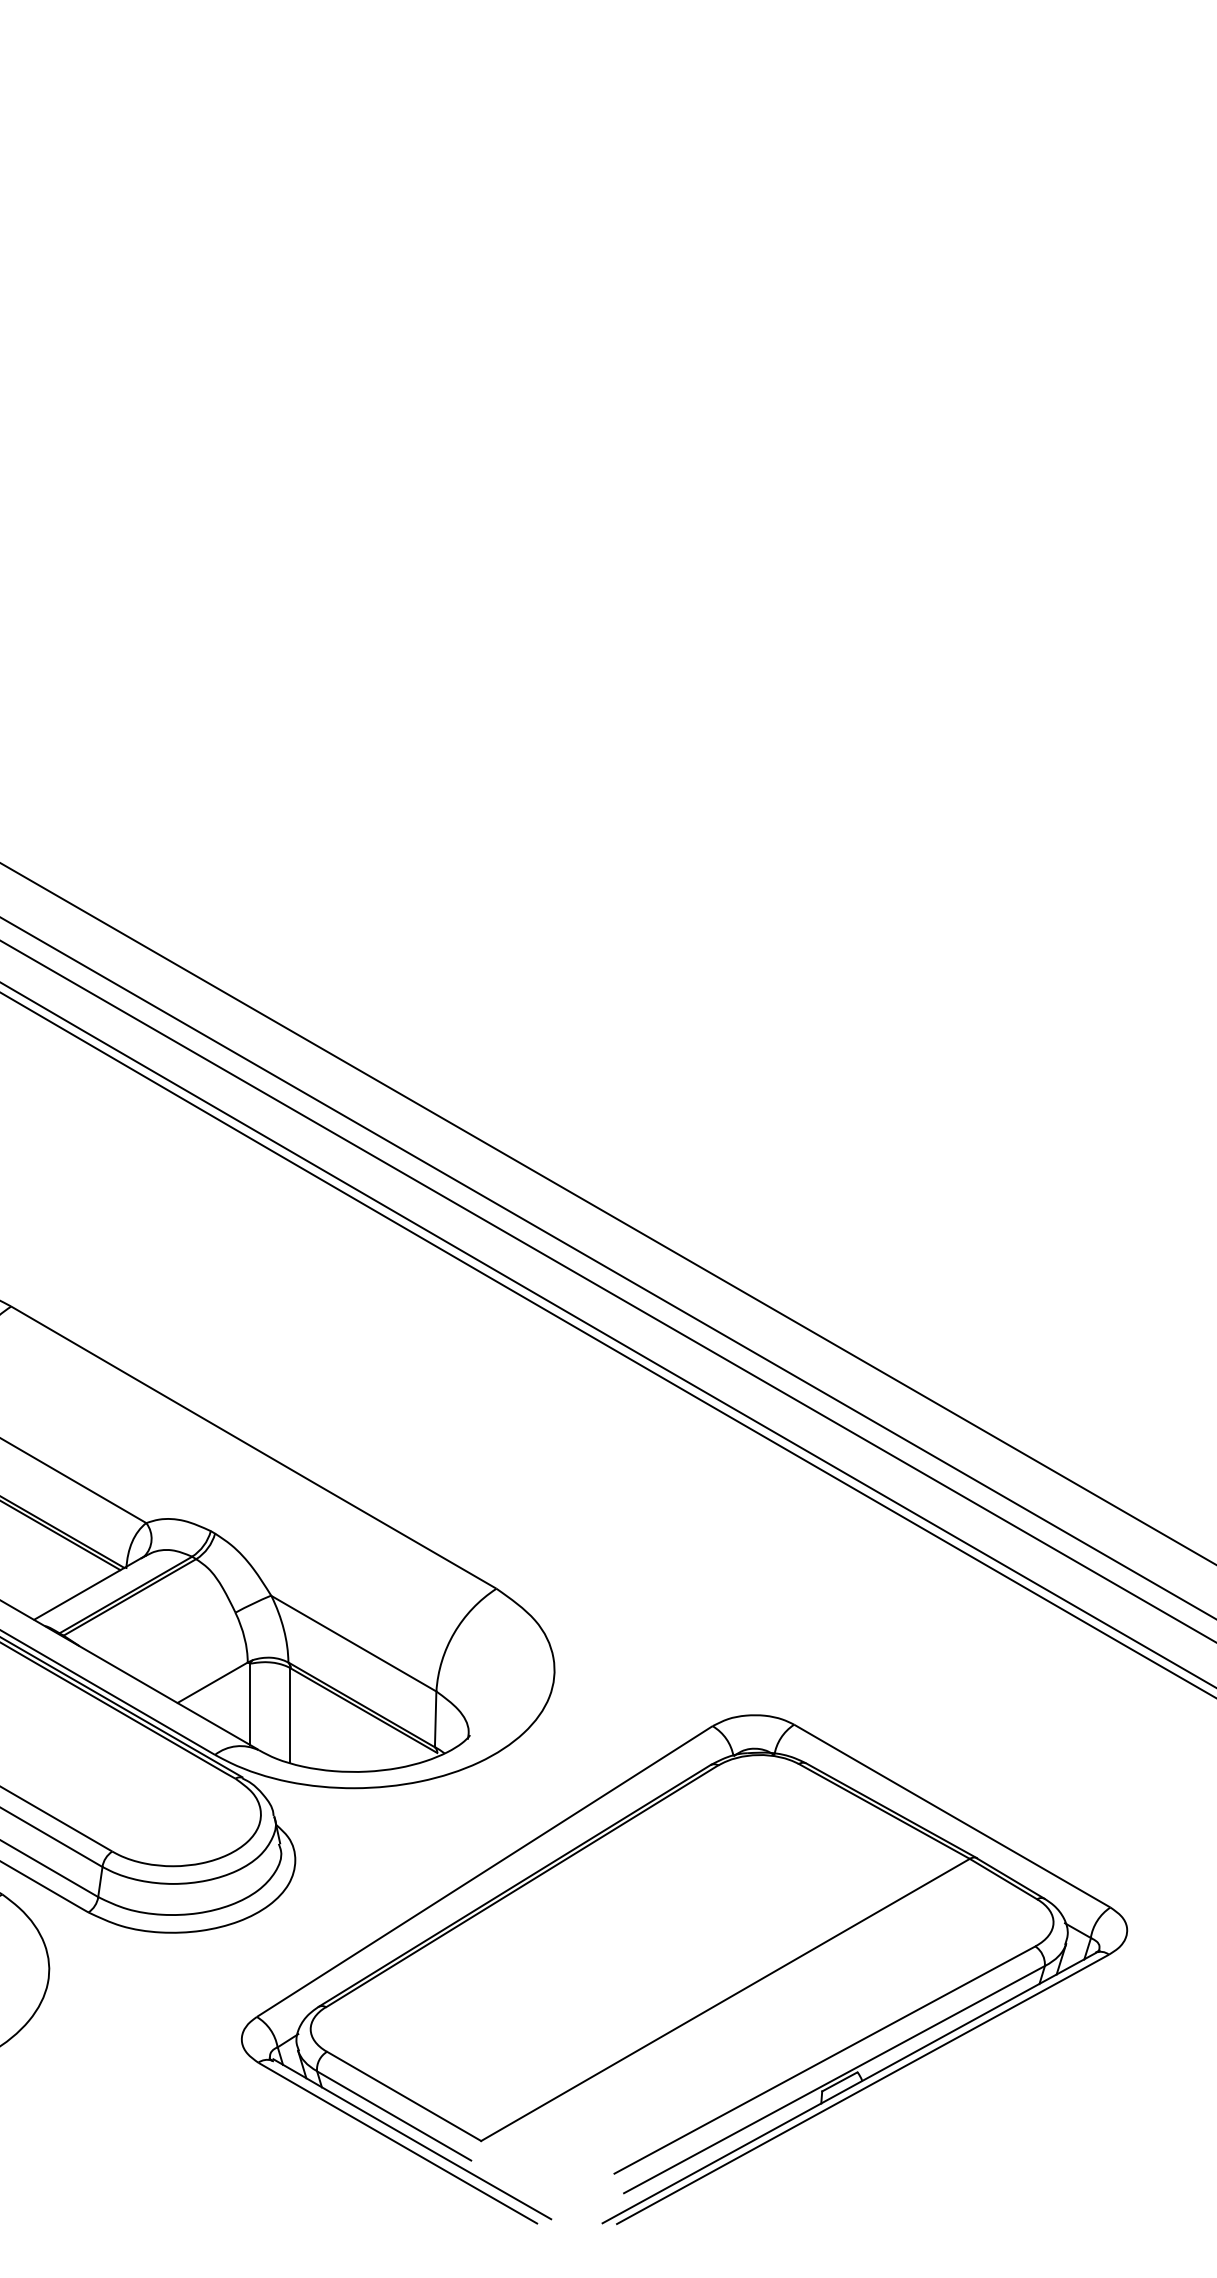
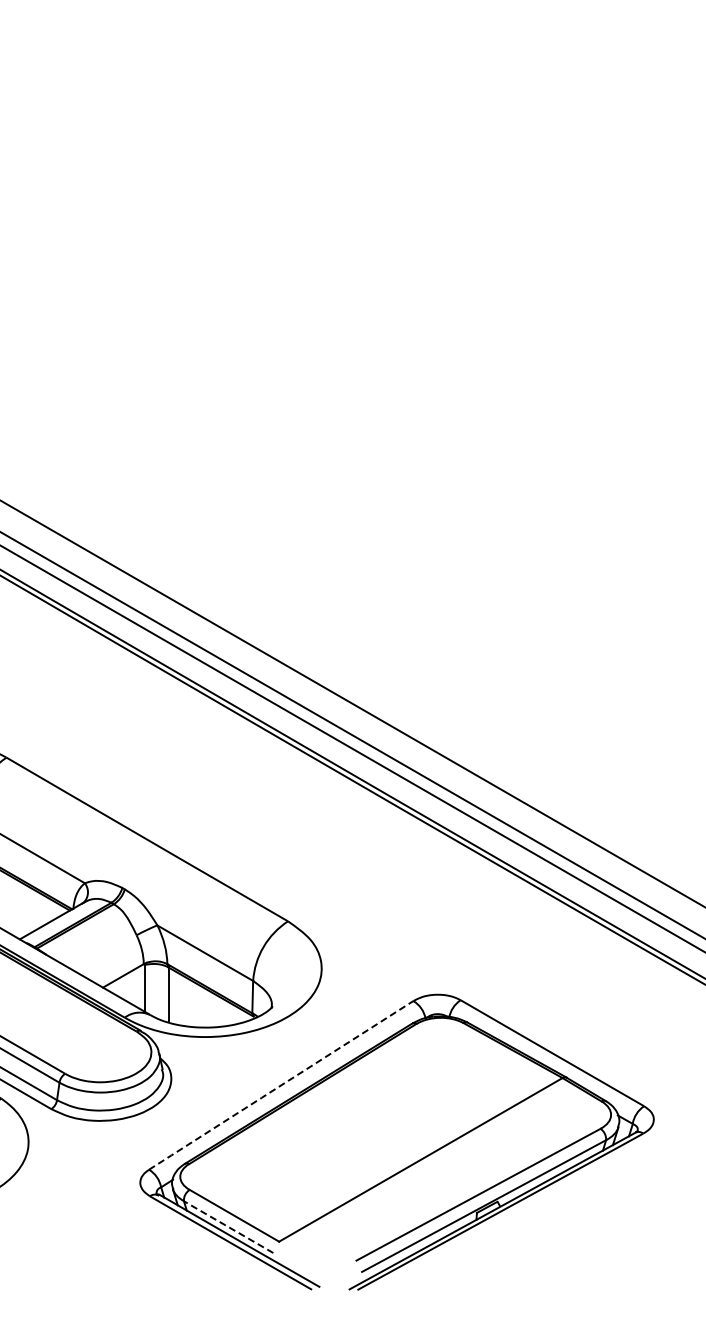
line: (483, 1871) -> (280, 1085), solid -> dashed
line: (393, 2116) -> (228, 1227), solid -> dashed

